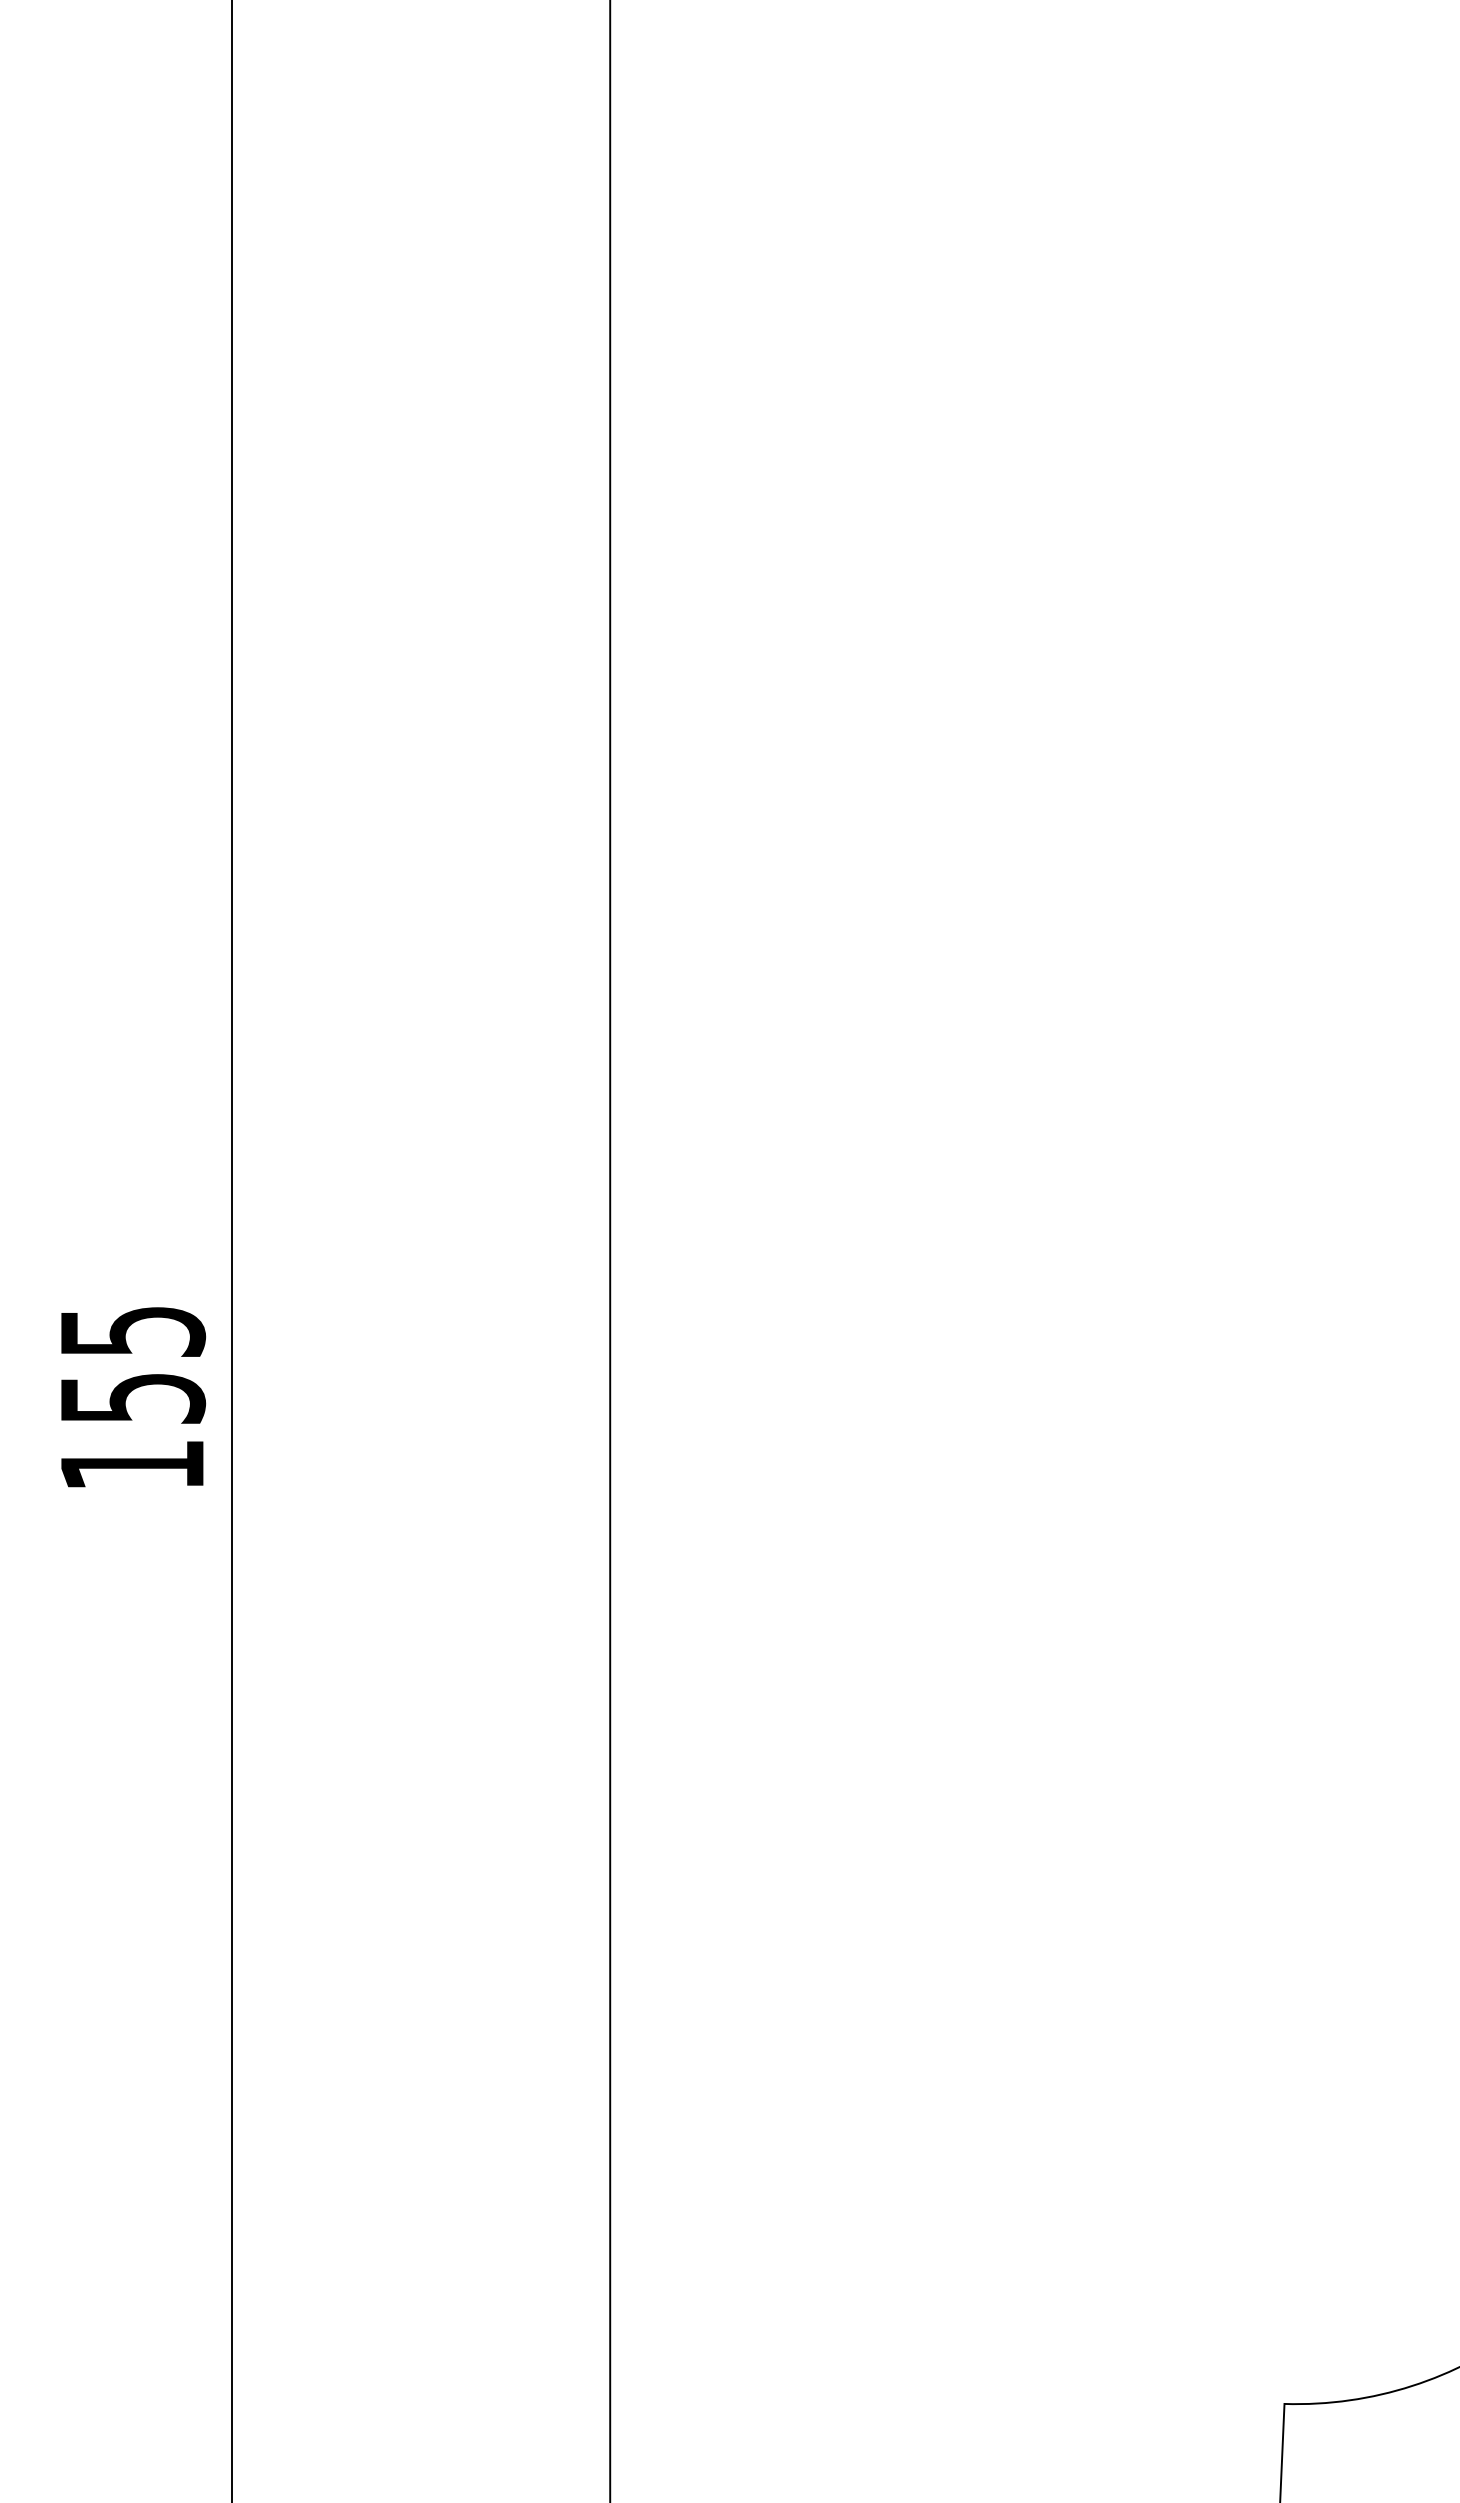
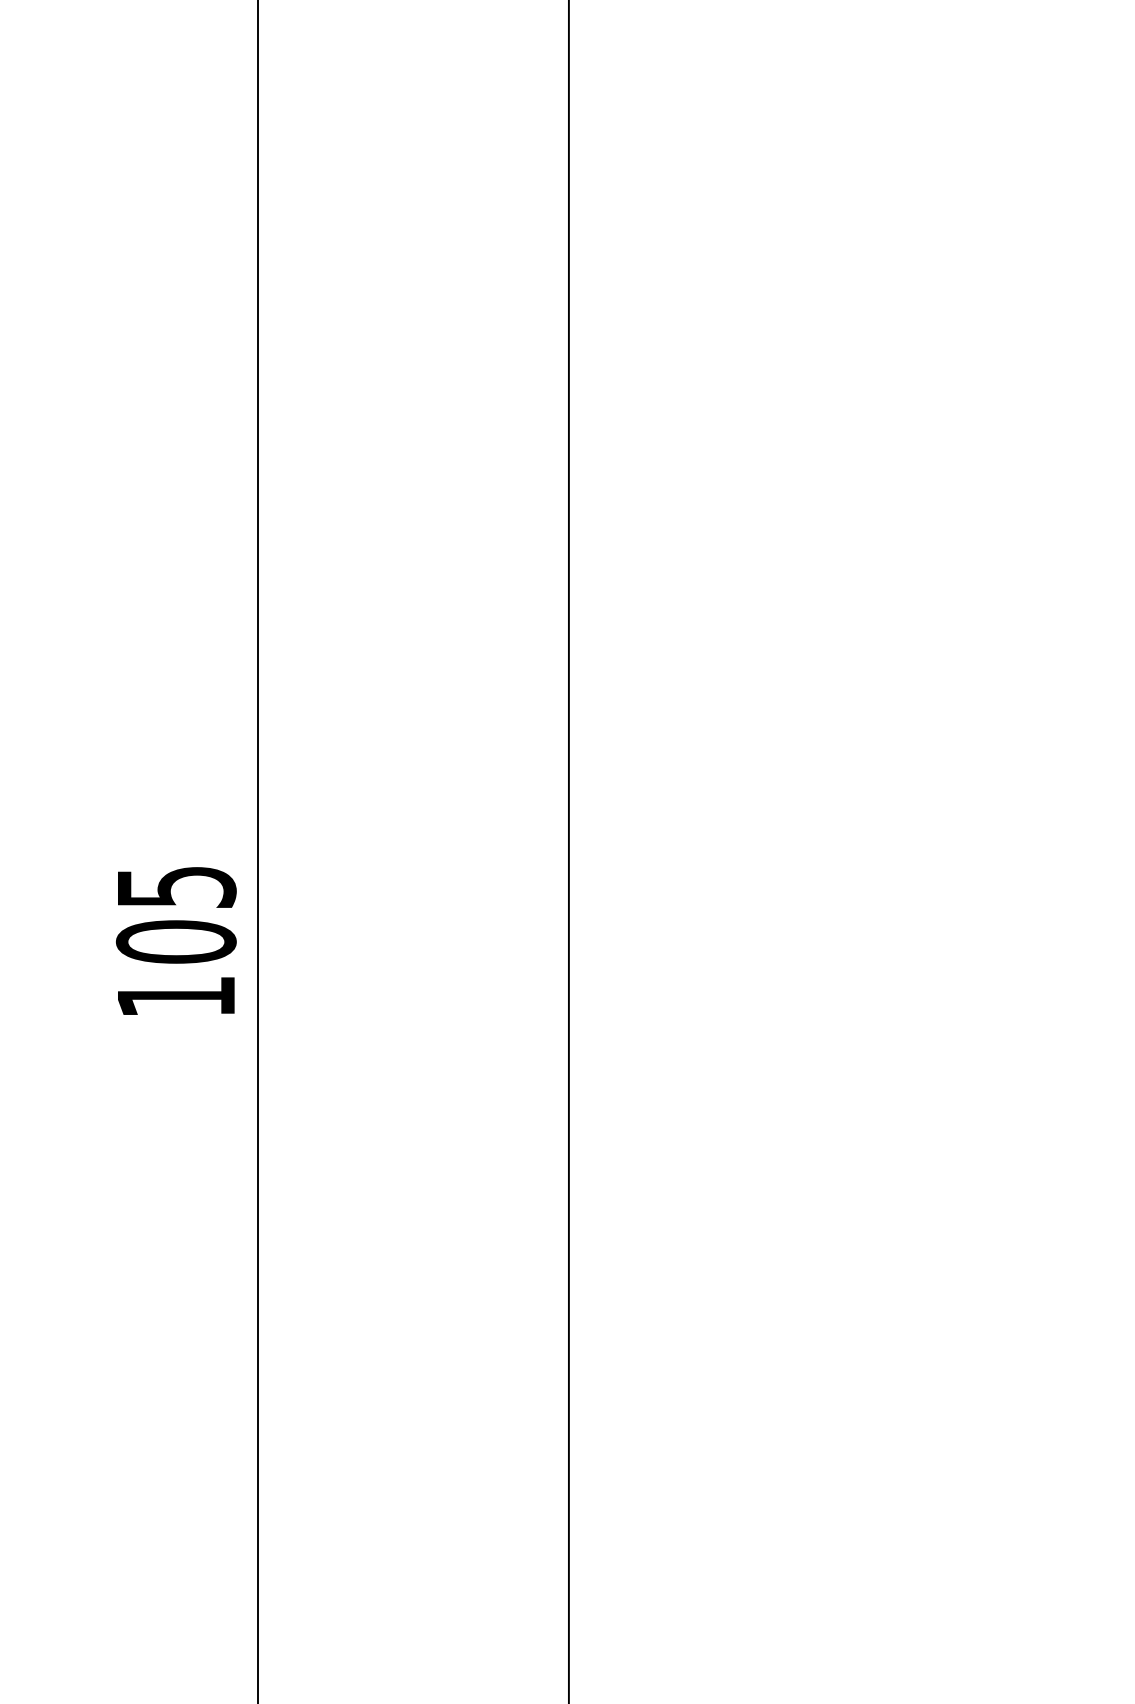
text: (132, 1398) -> (176, 942), 155 -> 105

